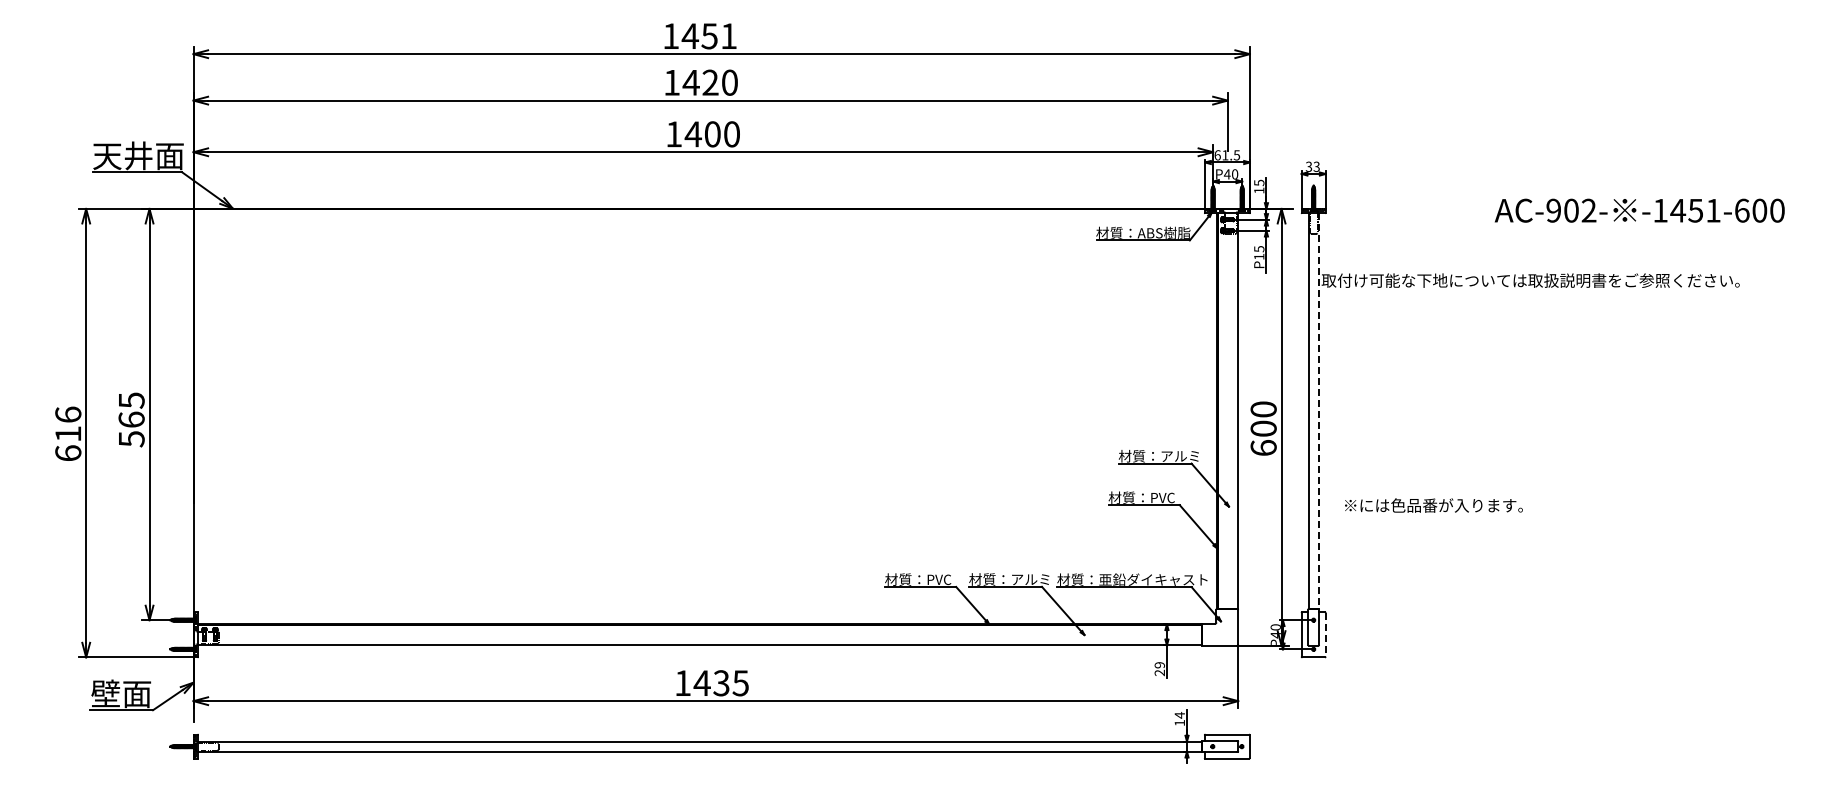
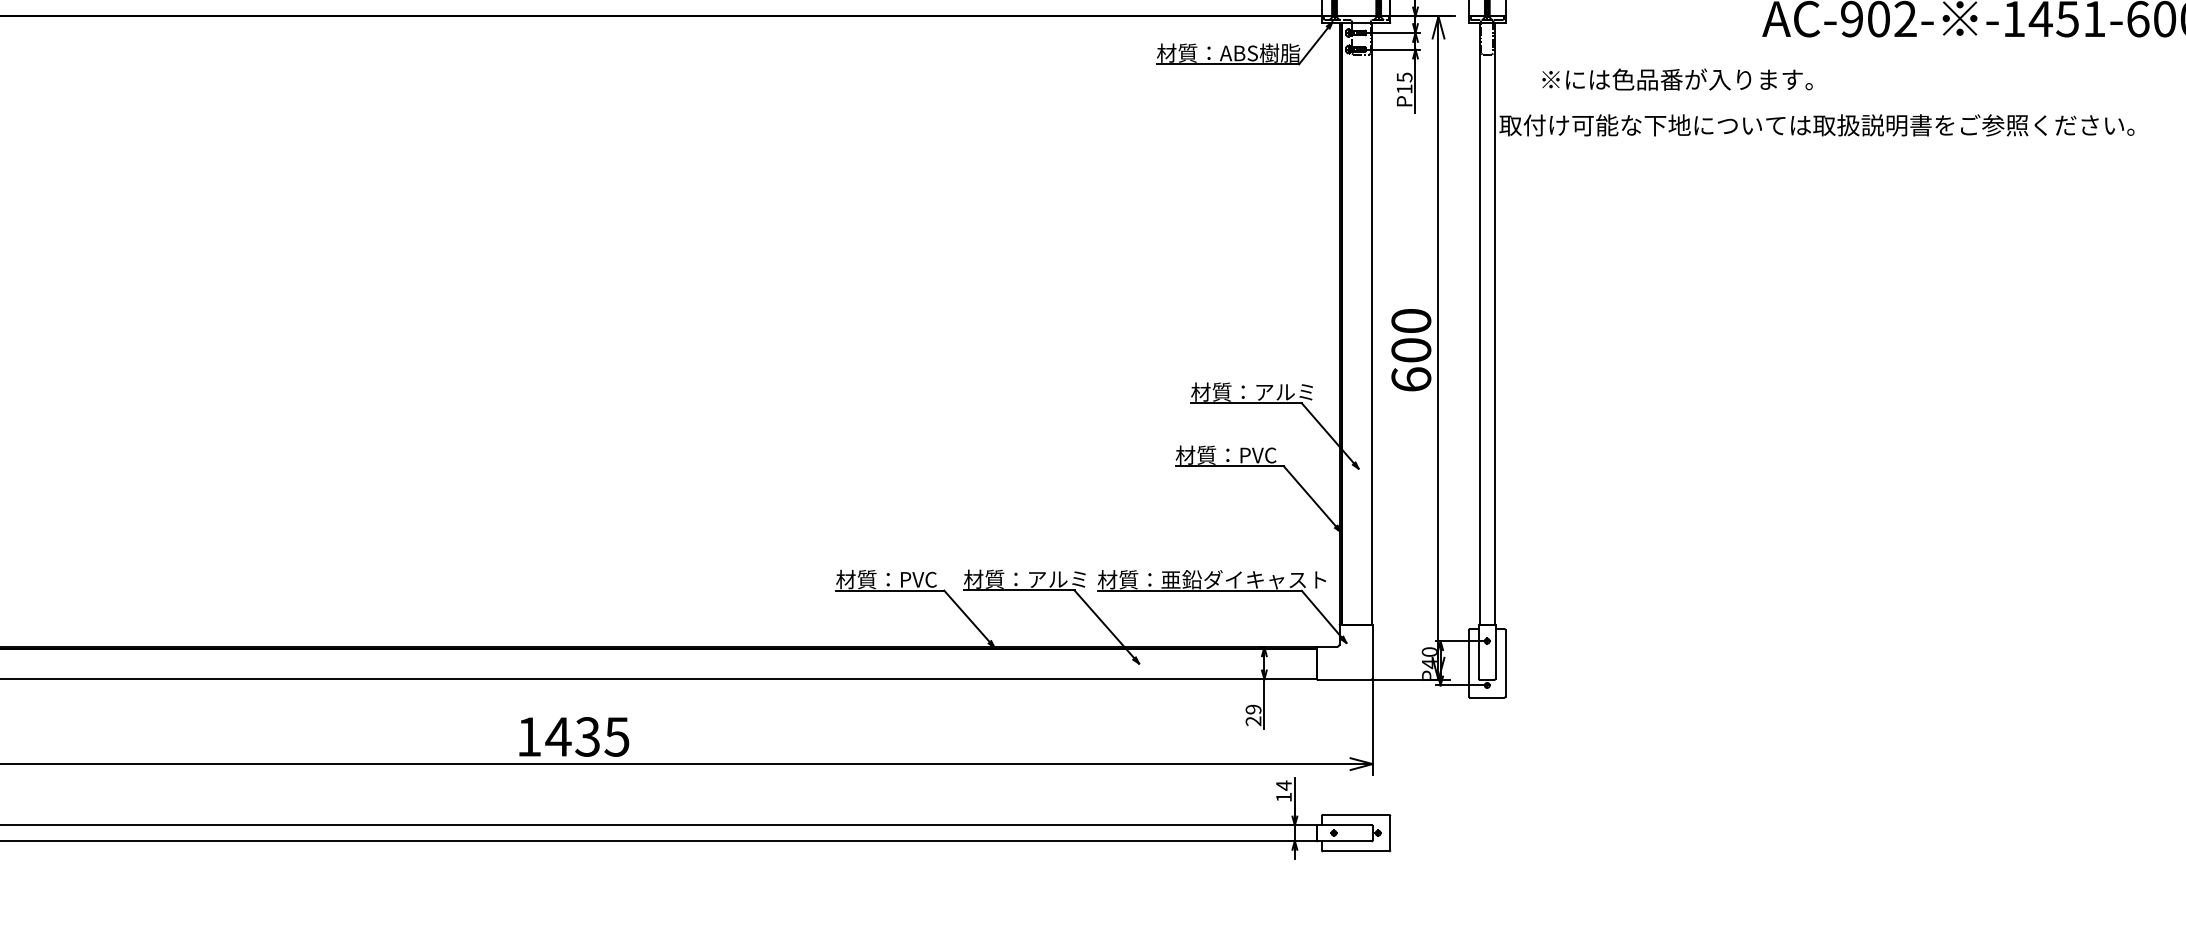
line: (1318, 411) -> (1494, 324), dashed -> solid
text: (1433, 505) -> (1676, 79), moved
line: (1325, 634) -> (1505, 662), dashed -> solid

